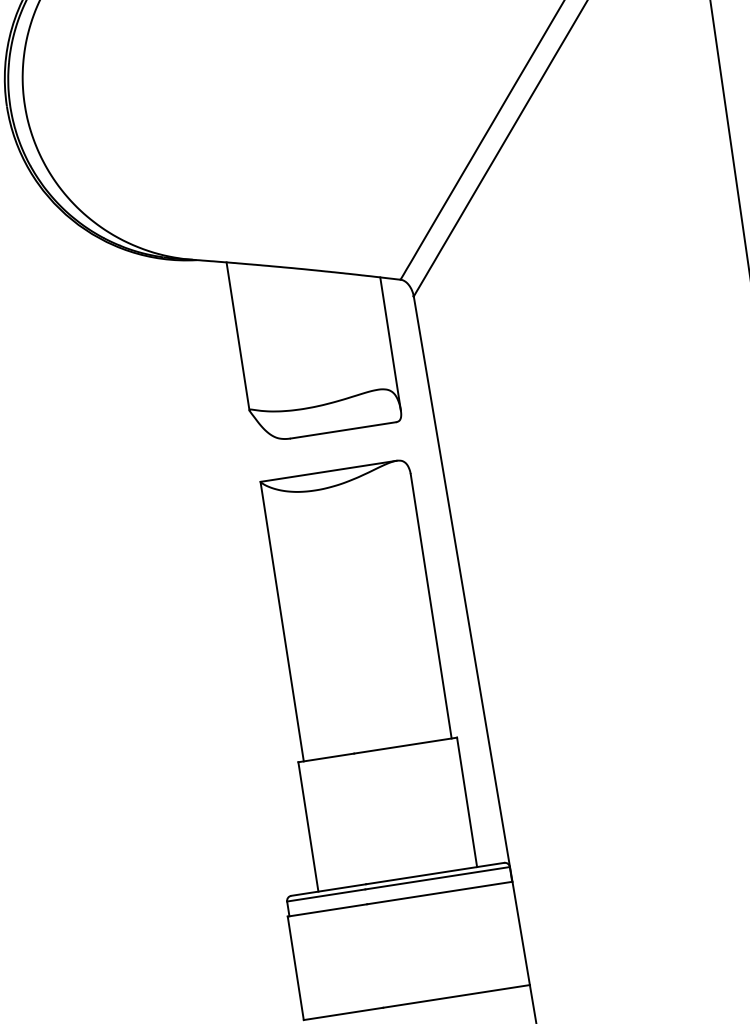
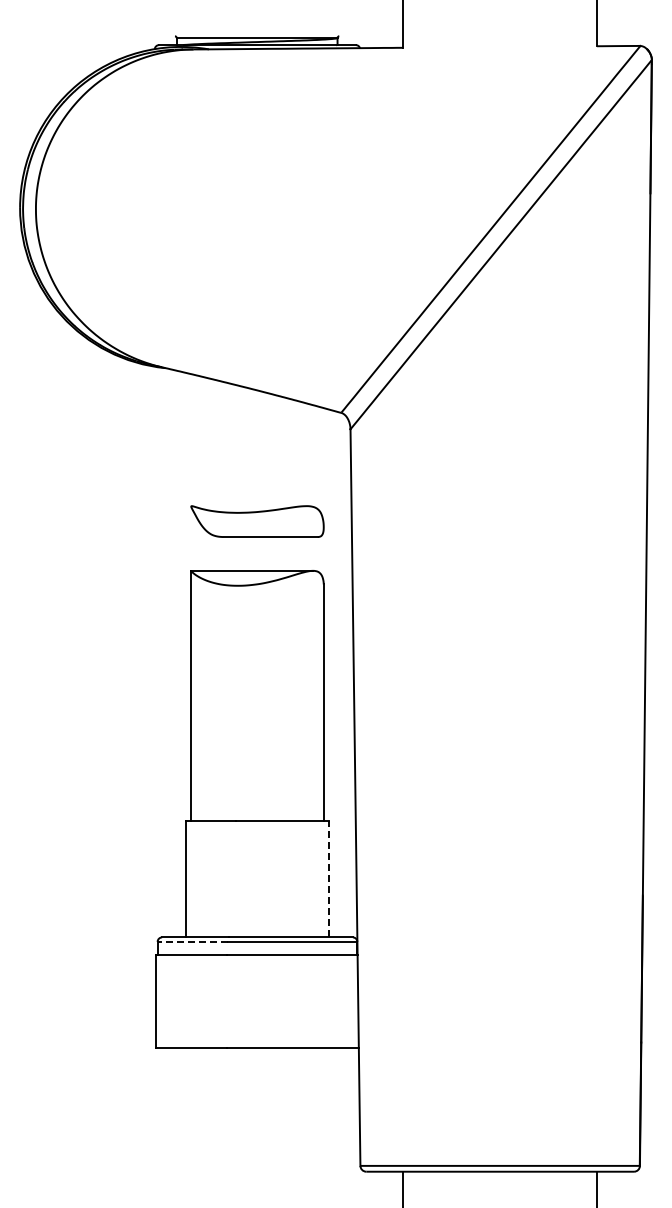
line: (238, 336) -> (191, 440), removed
line: (390, 343) -> (323, 467), removed
line: (466, 801) -> (328, 878), solid -> dashed
line: (325, 895) -> (192, 941), solid -> dashed

